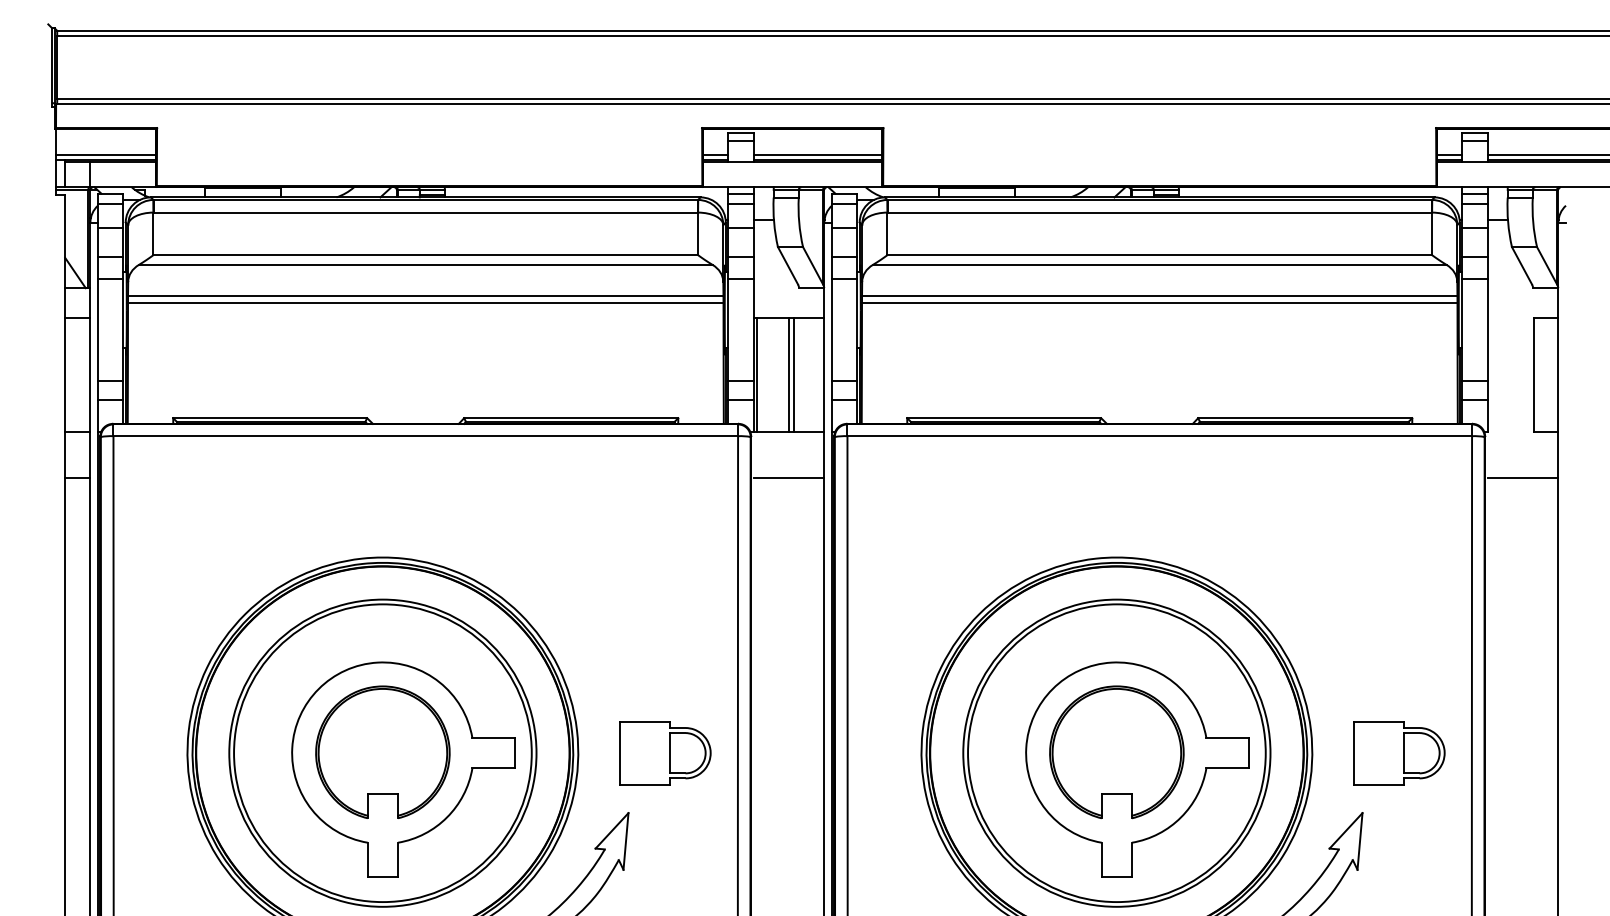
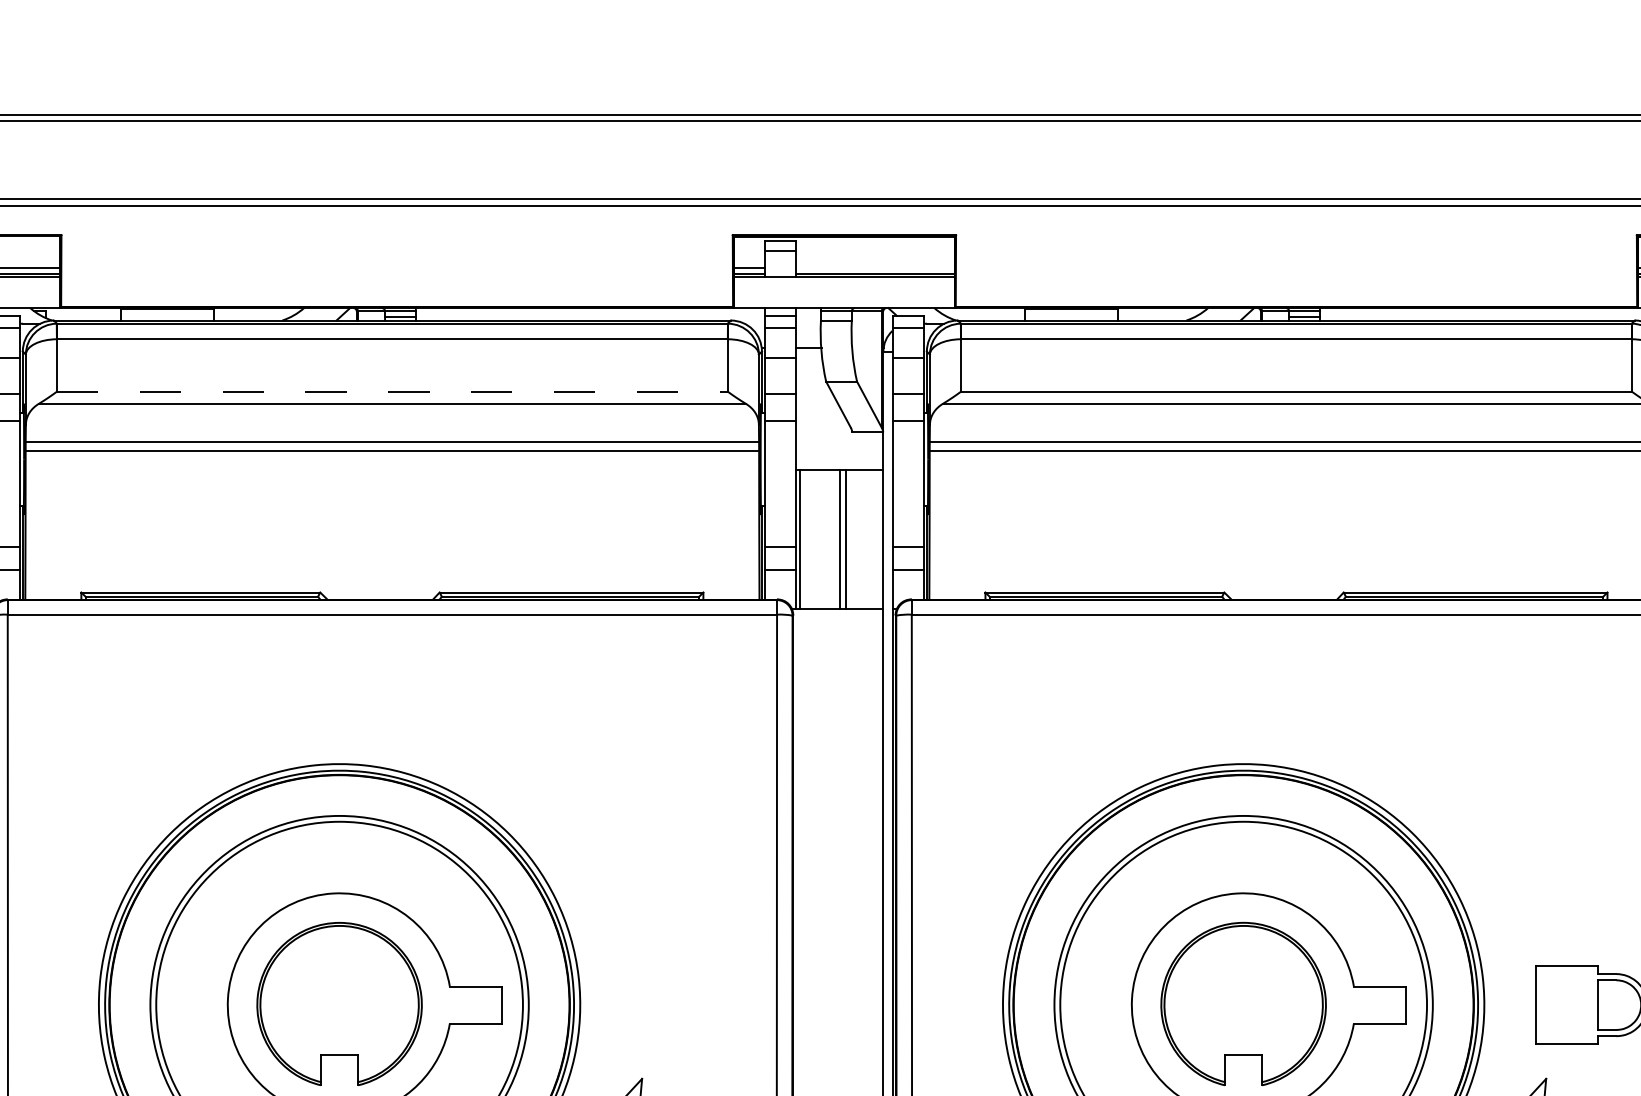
line: (817, 154) -> (874, 267), removed
line: (426, 255) -> (393, 392), solid -> dashed
line: (788, 478) -> (839, 666), removed
part: (665, 753) -> (687, 1005), removed

